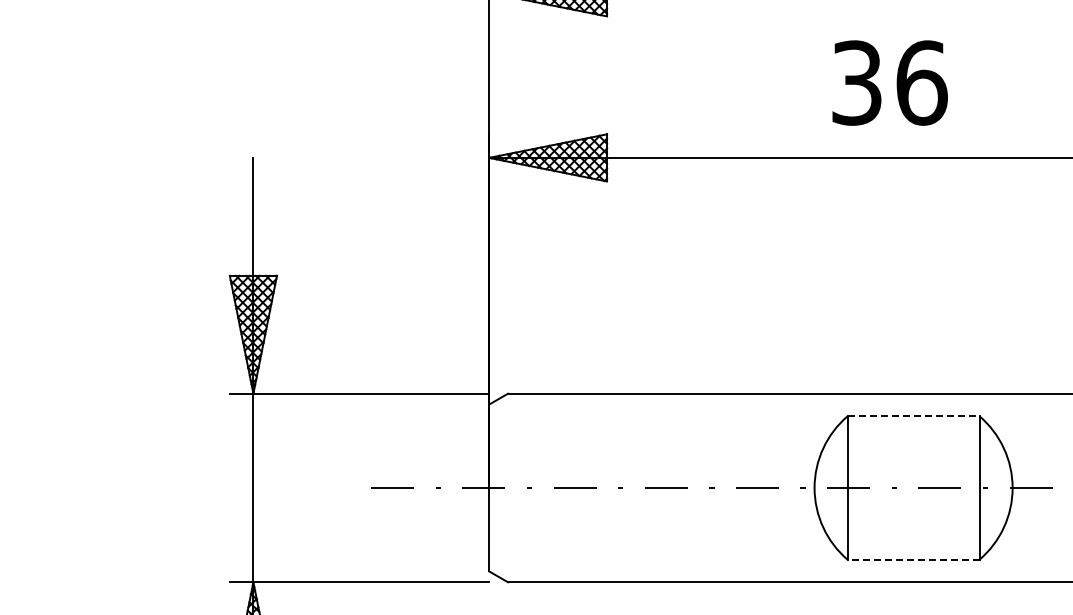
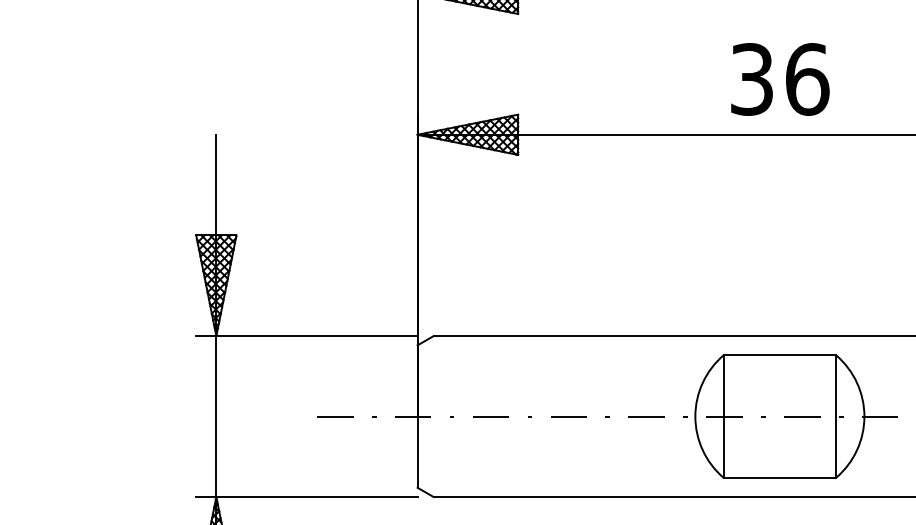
text: (889, 82) -> (779, 78), moved
line: (914, 416) -> (780, 355), dashed -> solid
line: (913, 559) -> (779, 477), dashed -> solid

